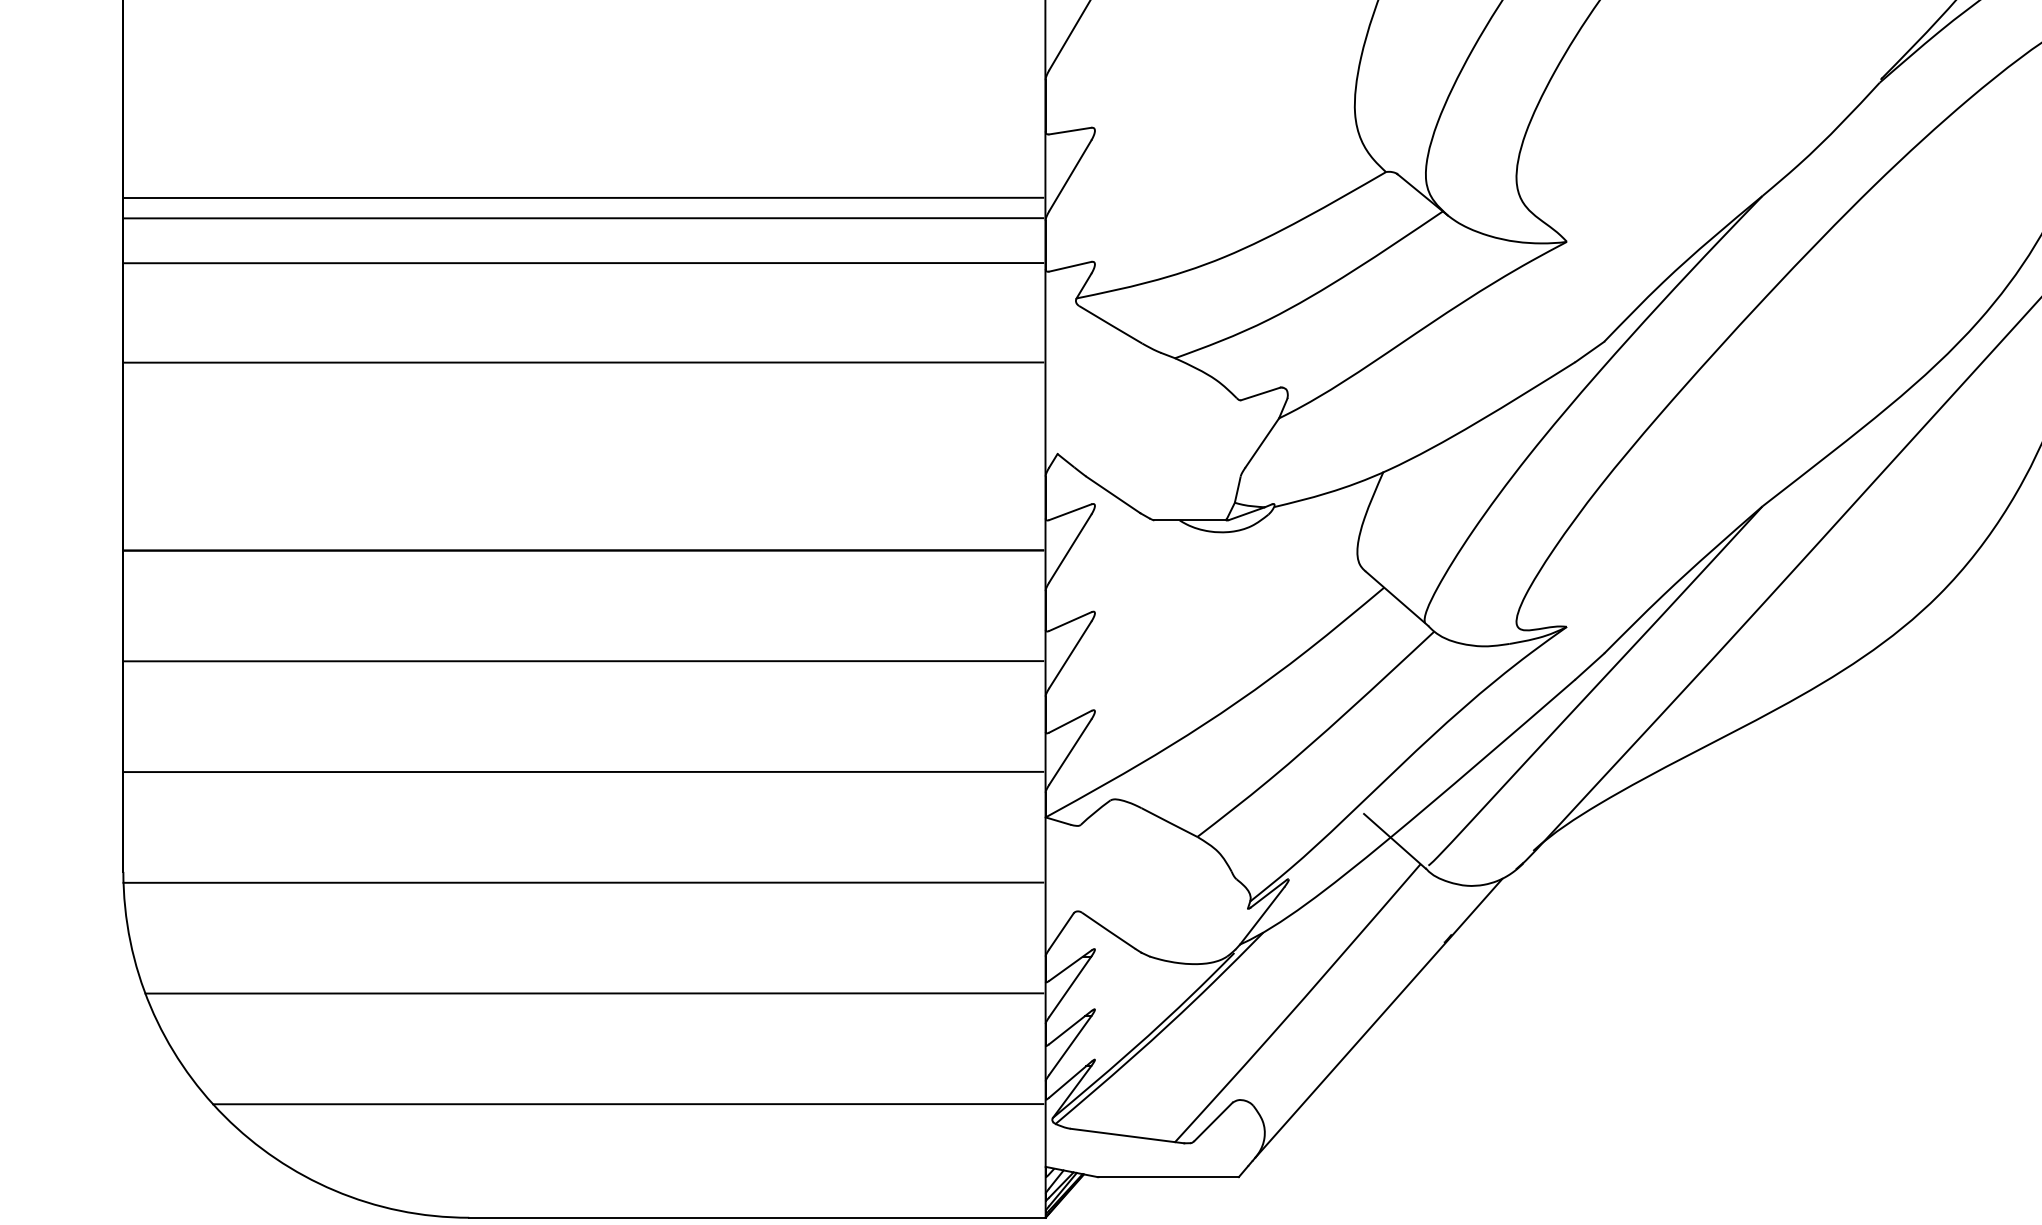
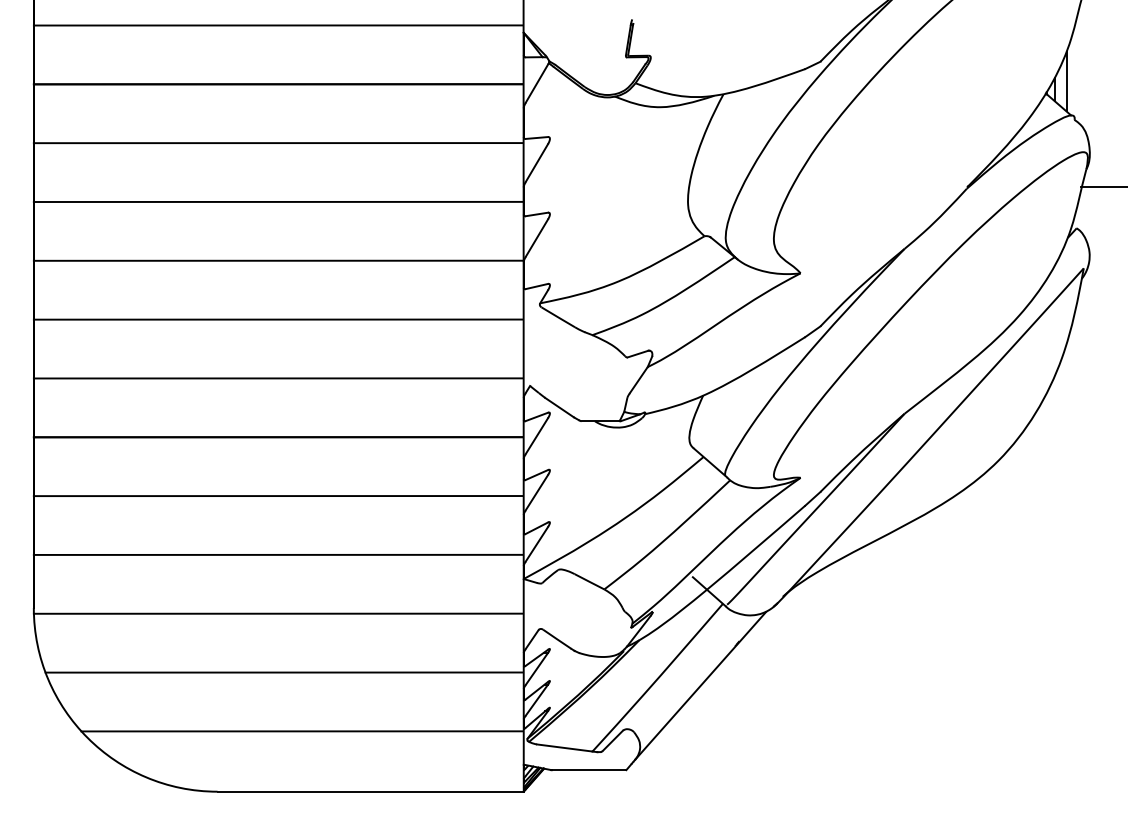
line: (582, 197) -> (277, 201), moved
line: (582, 262) -> (277, 319), moved
line: (582, 362) -> (277, 378), moved

